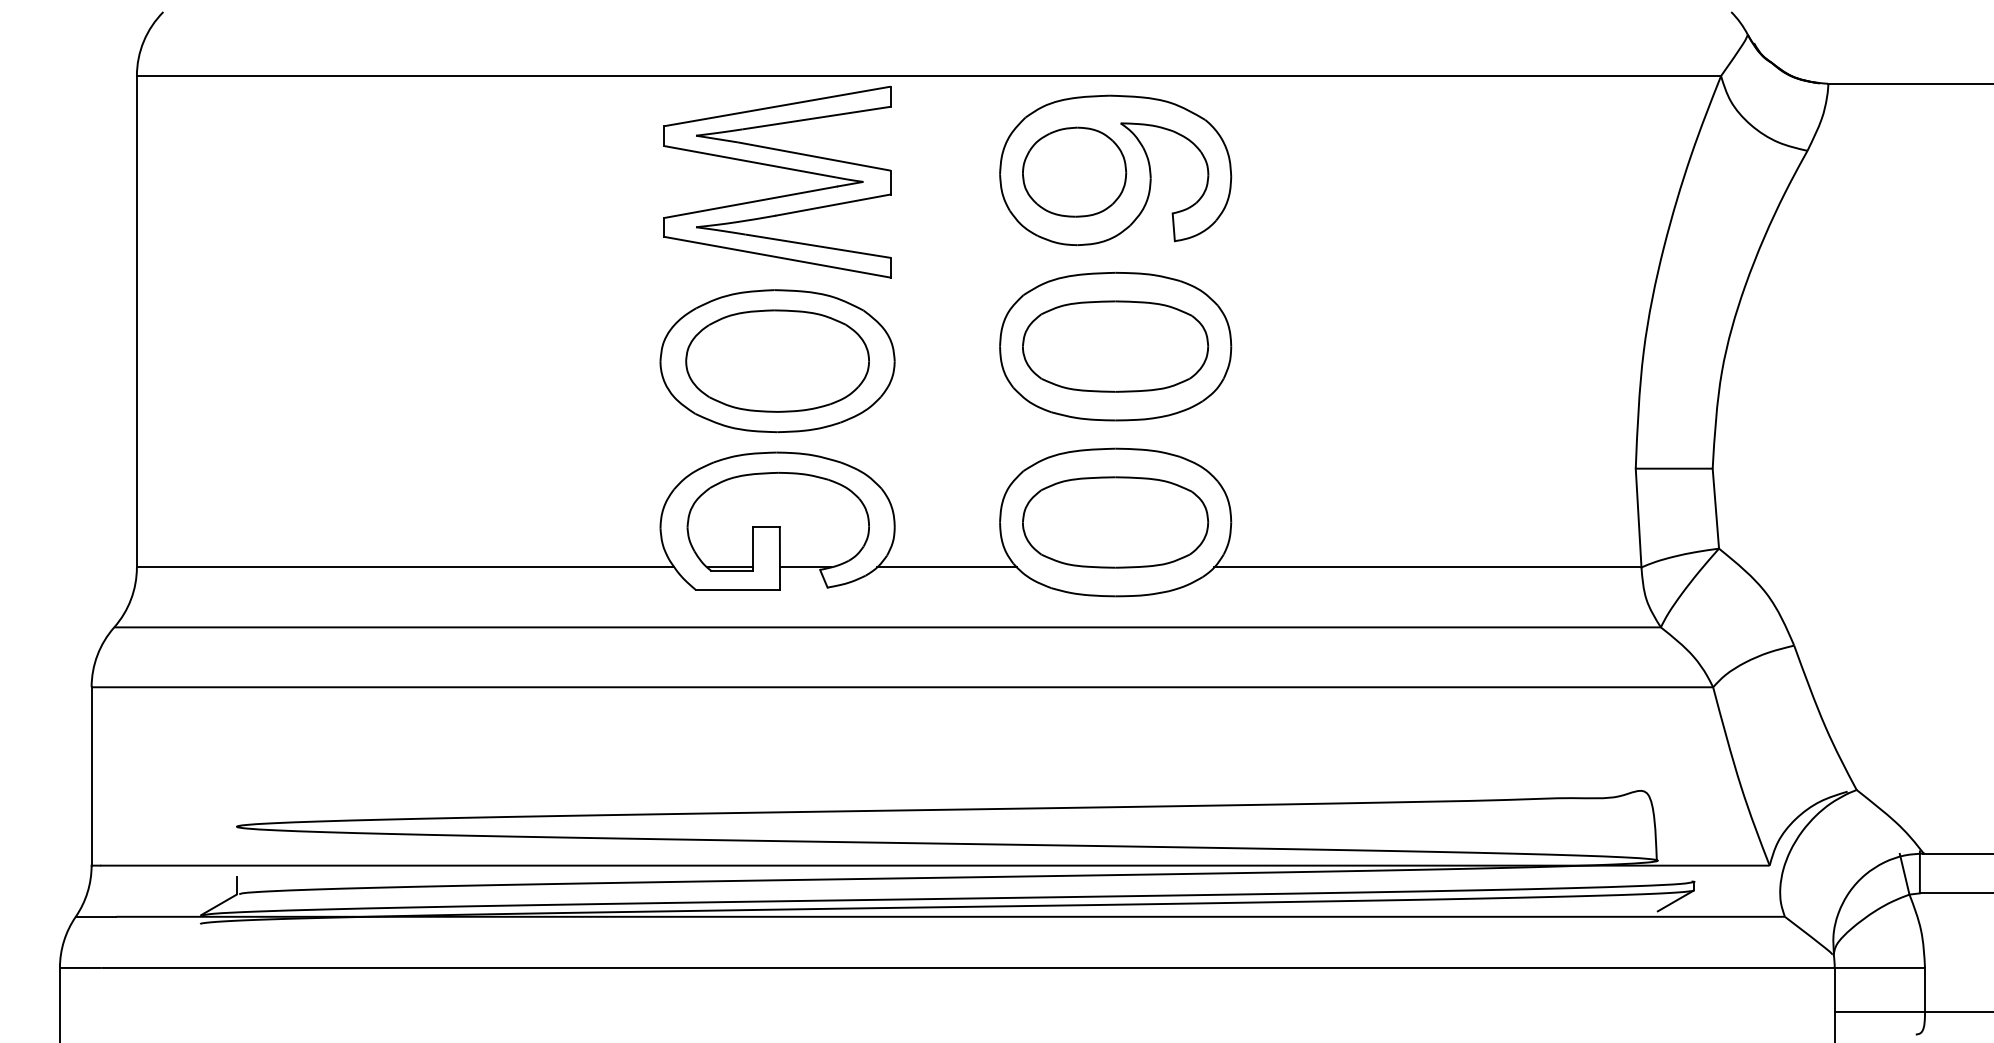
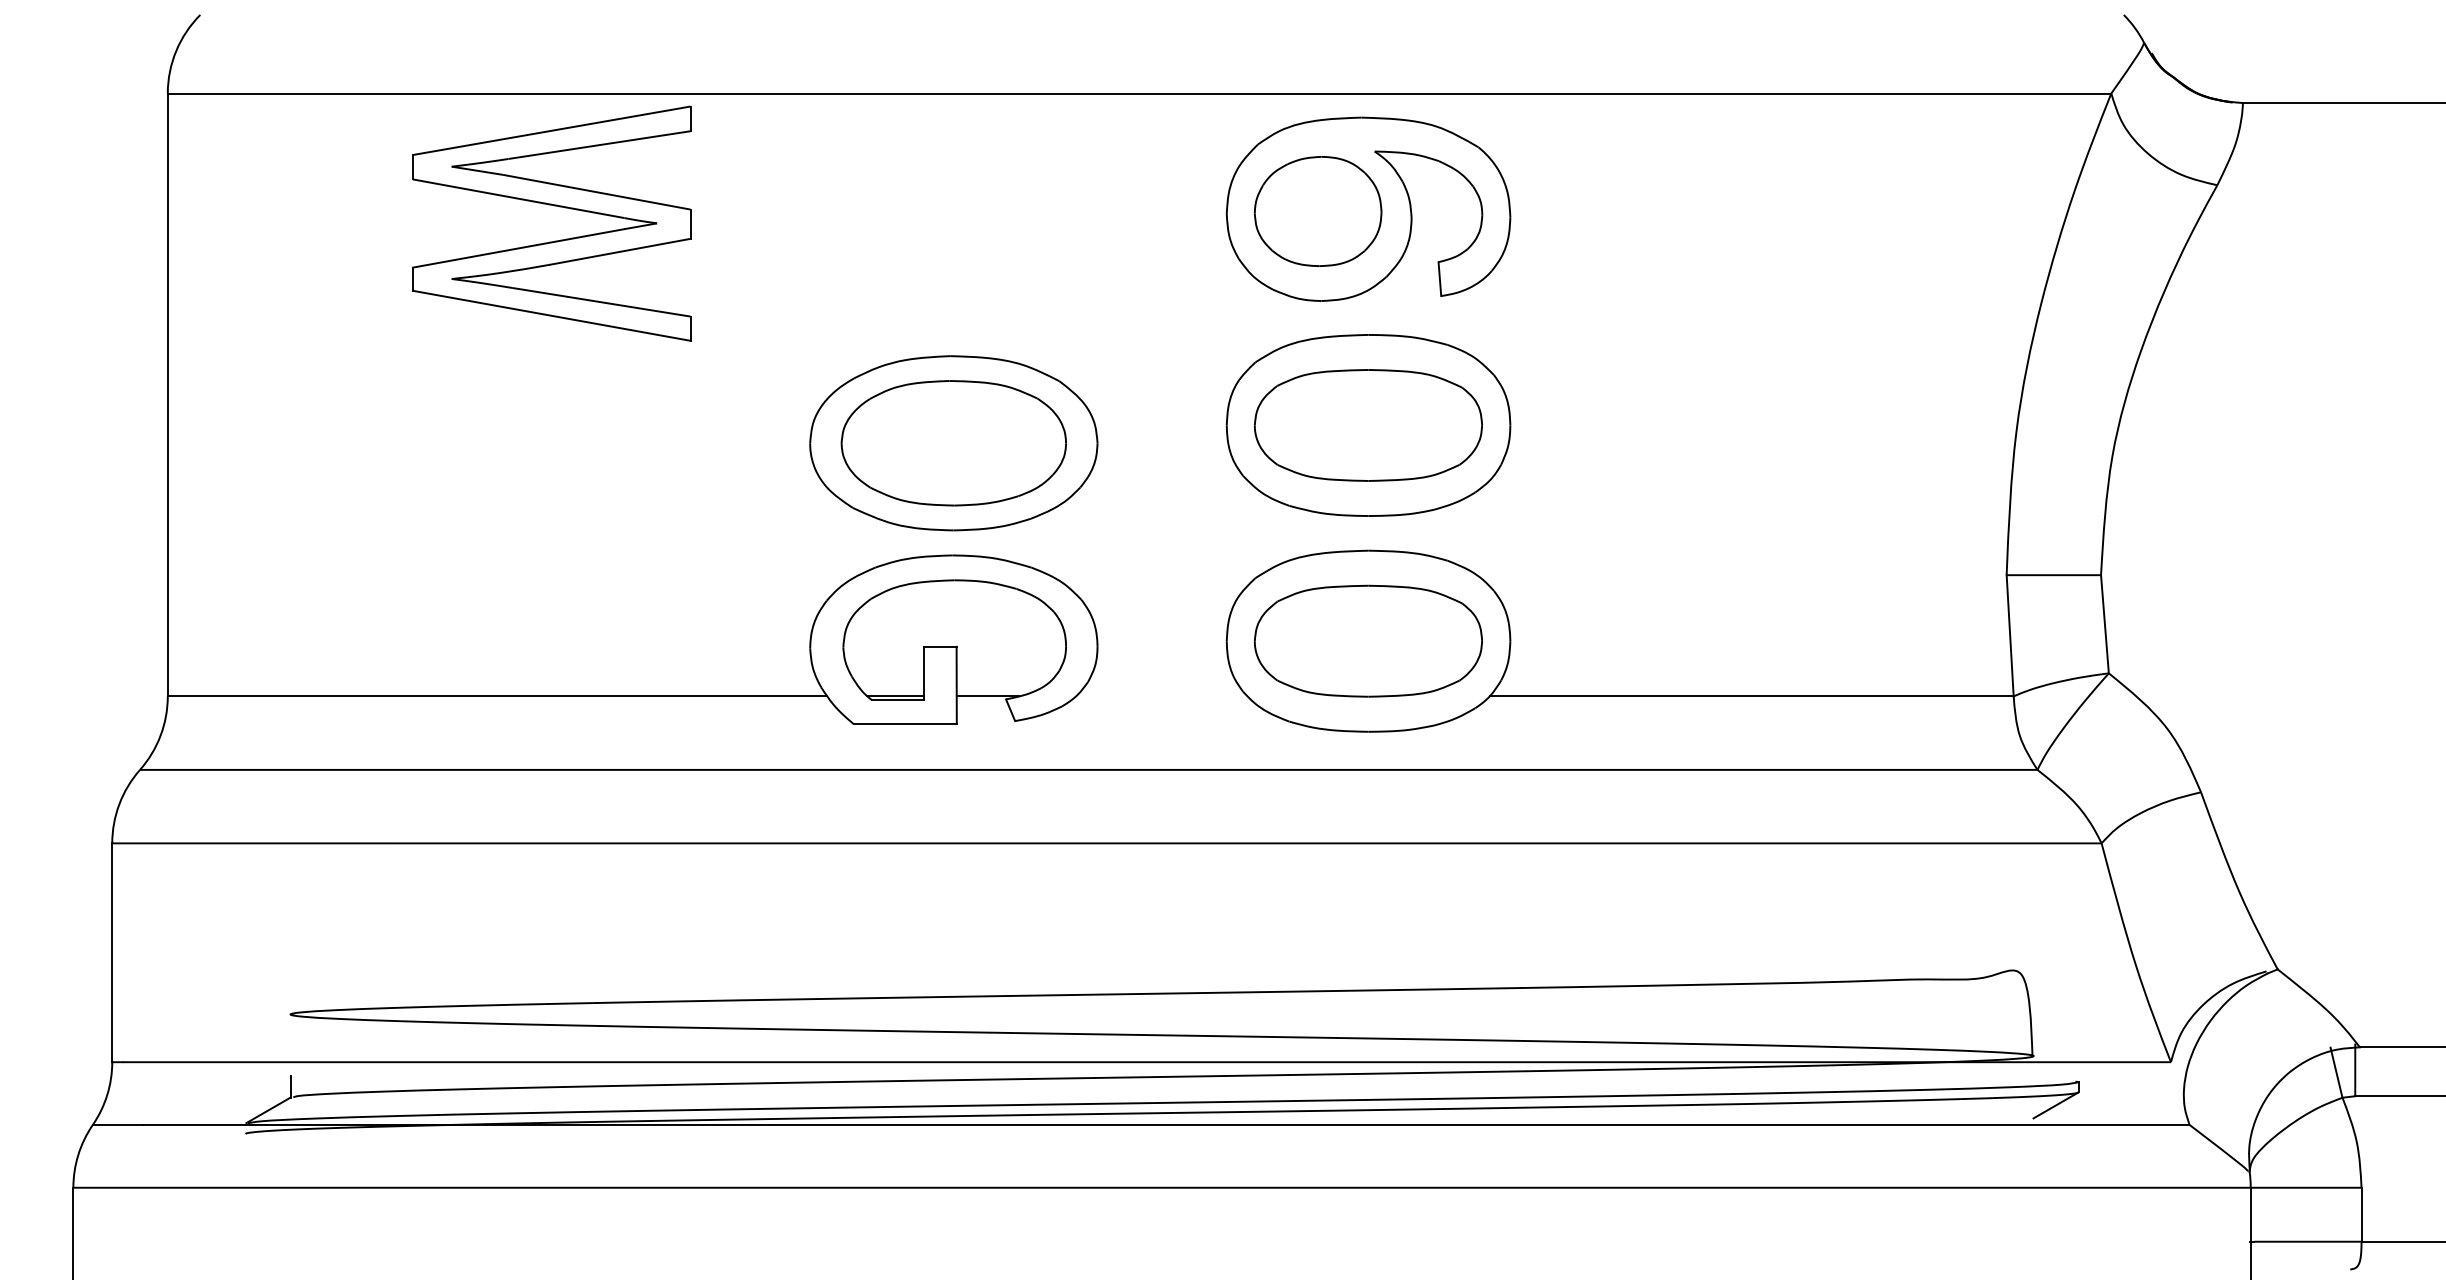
part: (779, 168) -> (554, 206), moved
line: (946, 567) -> (1161, 696), removed

